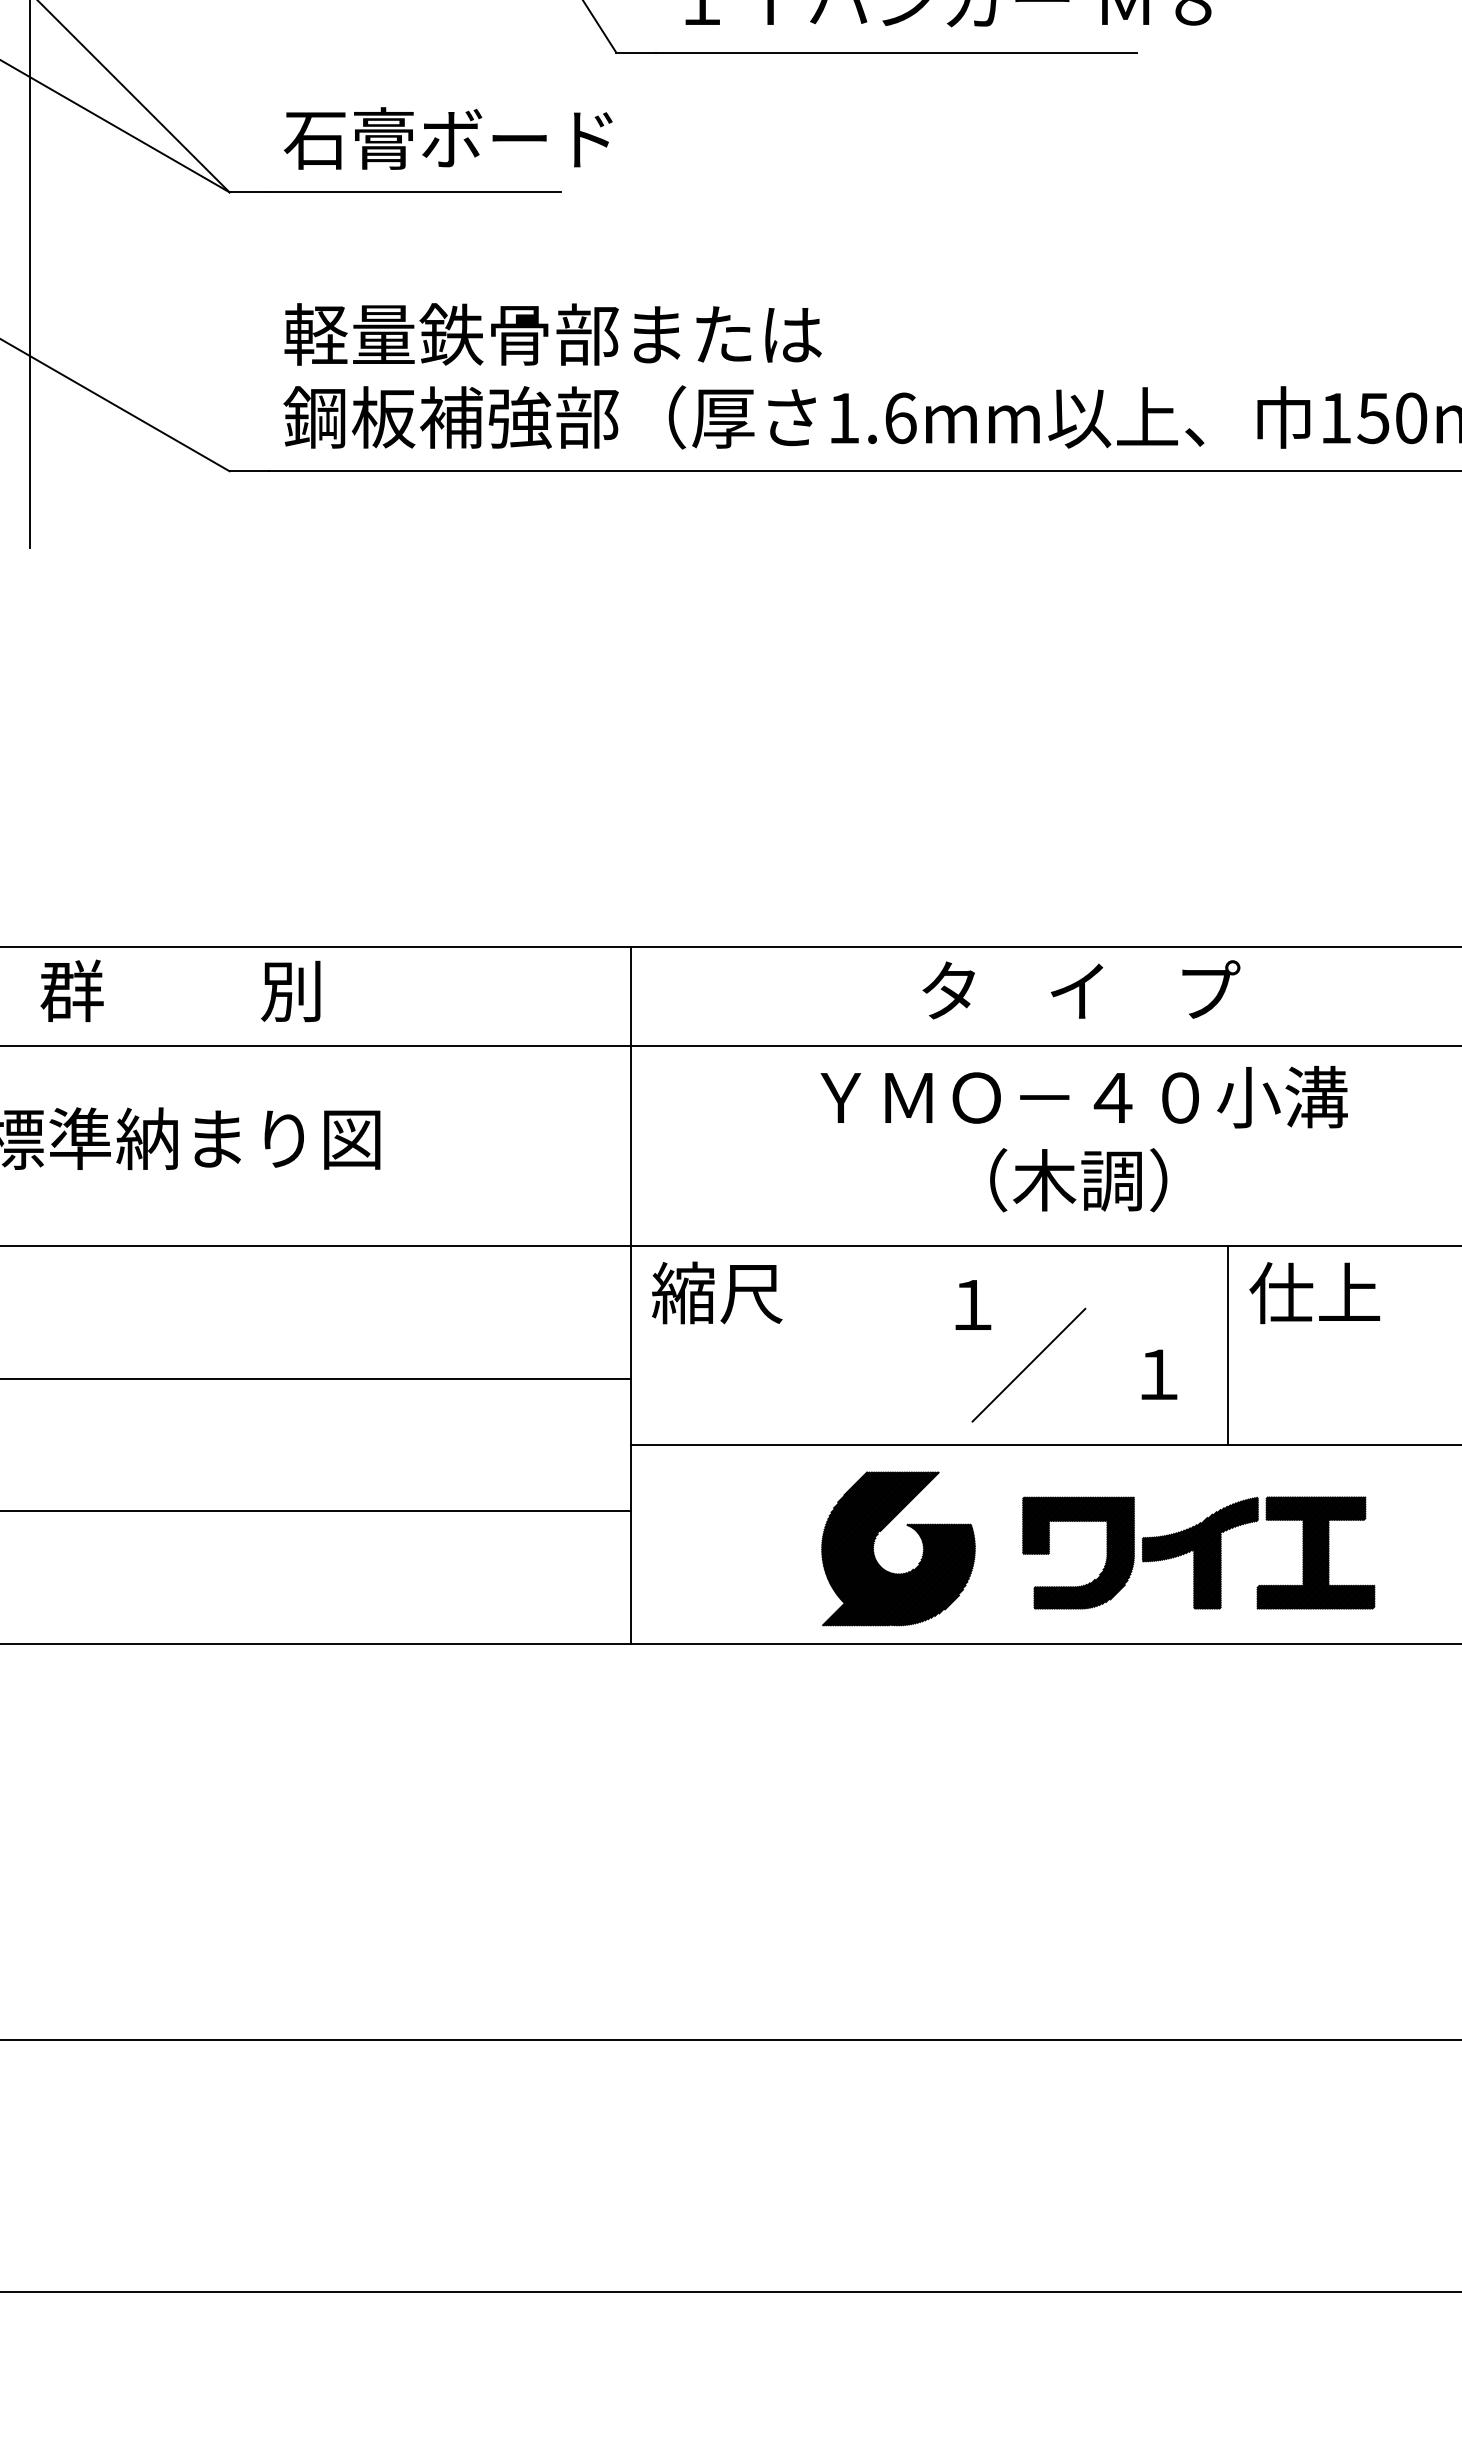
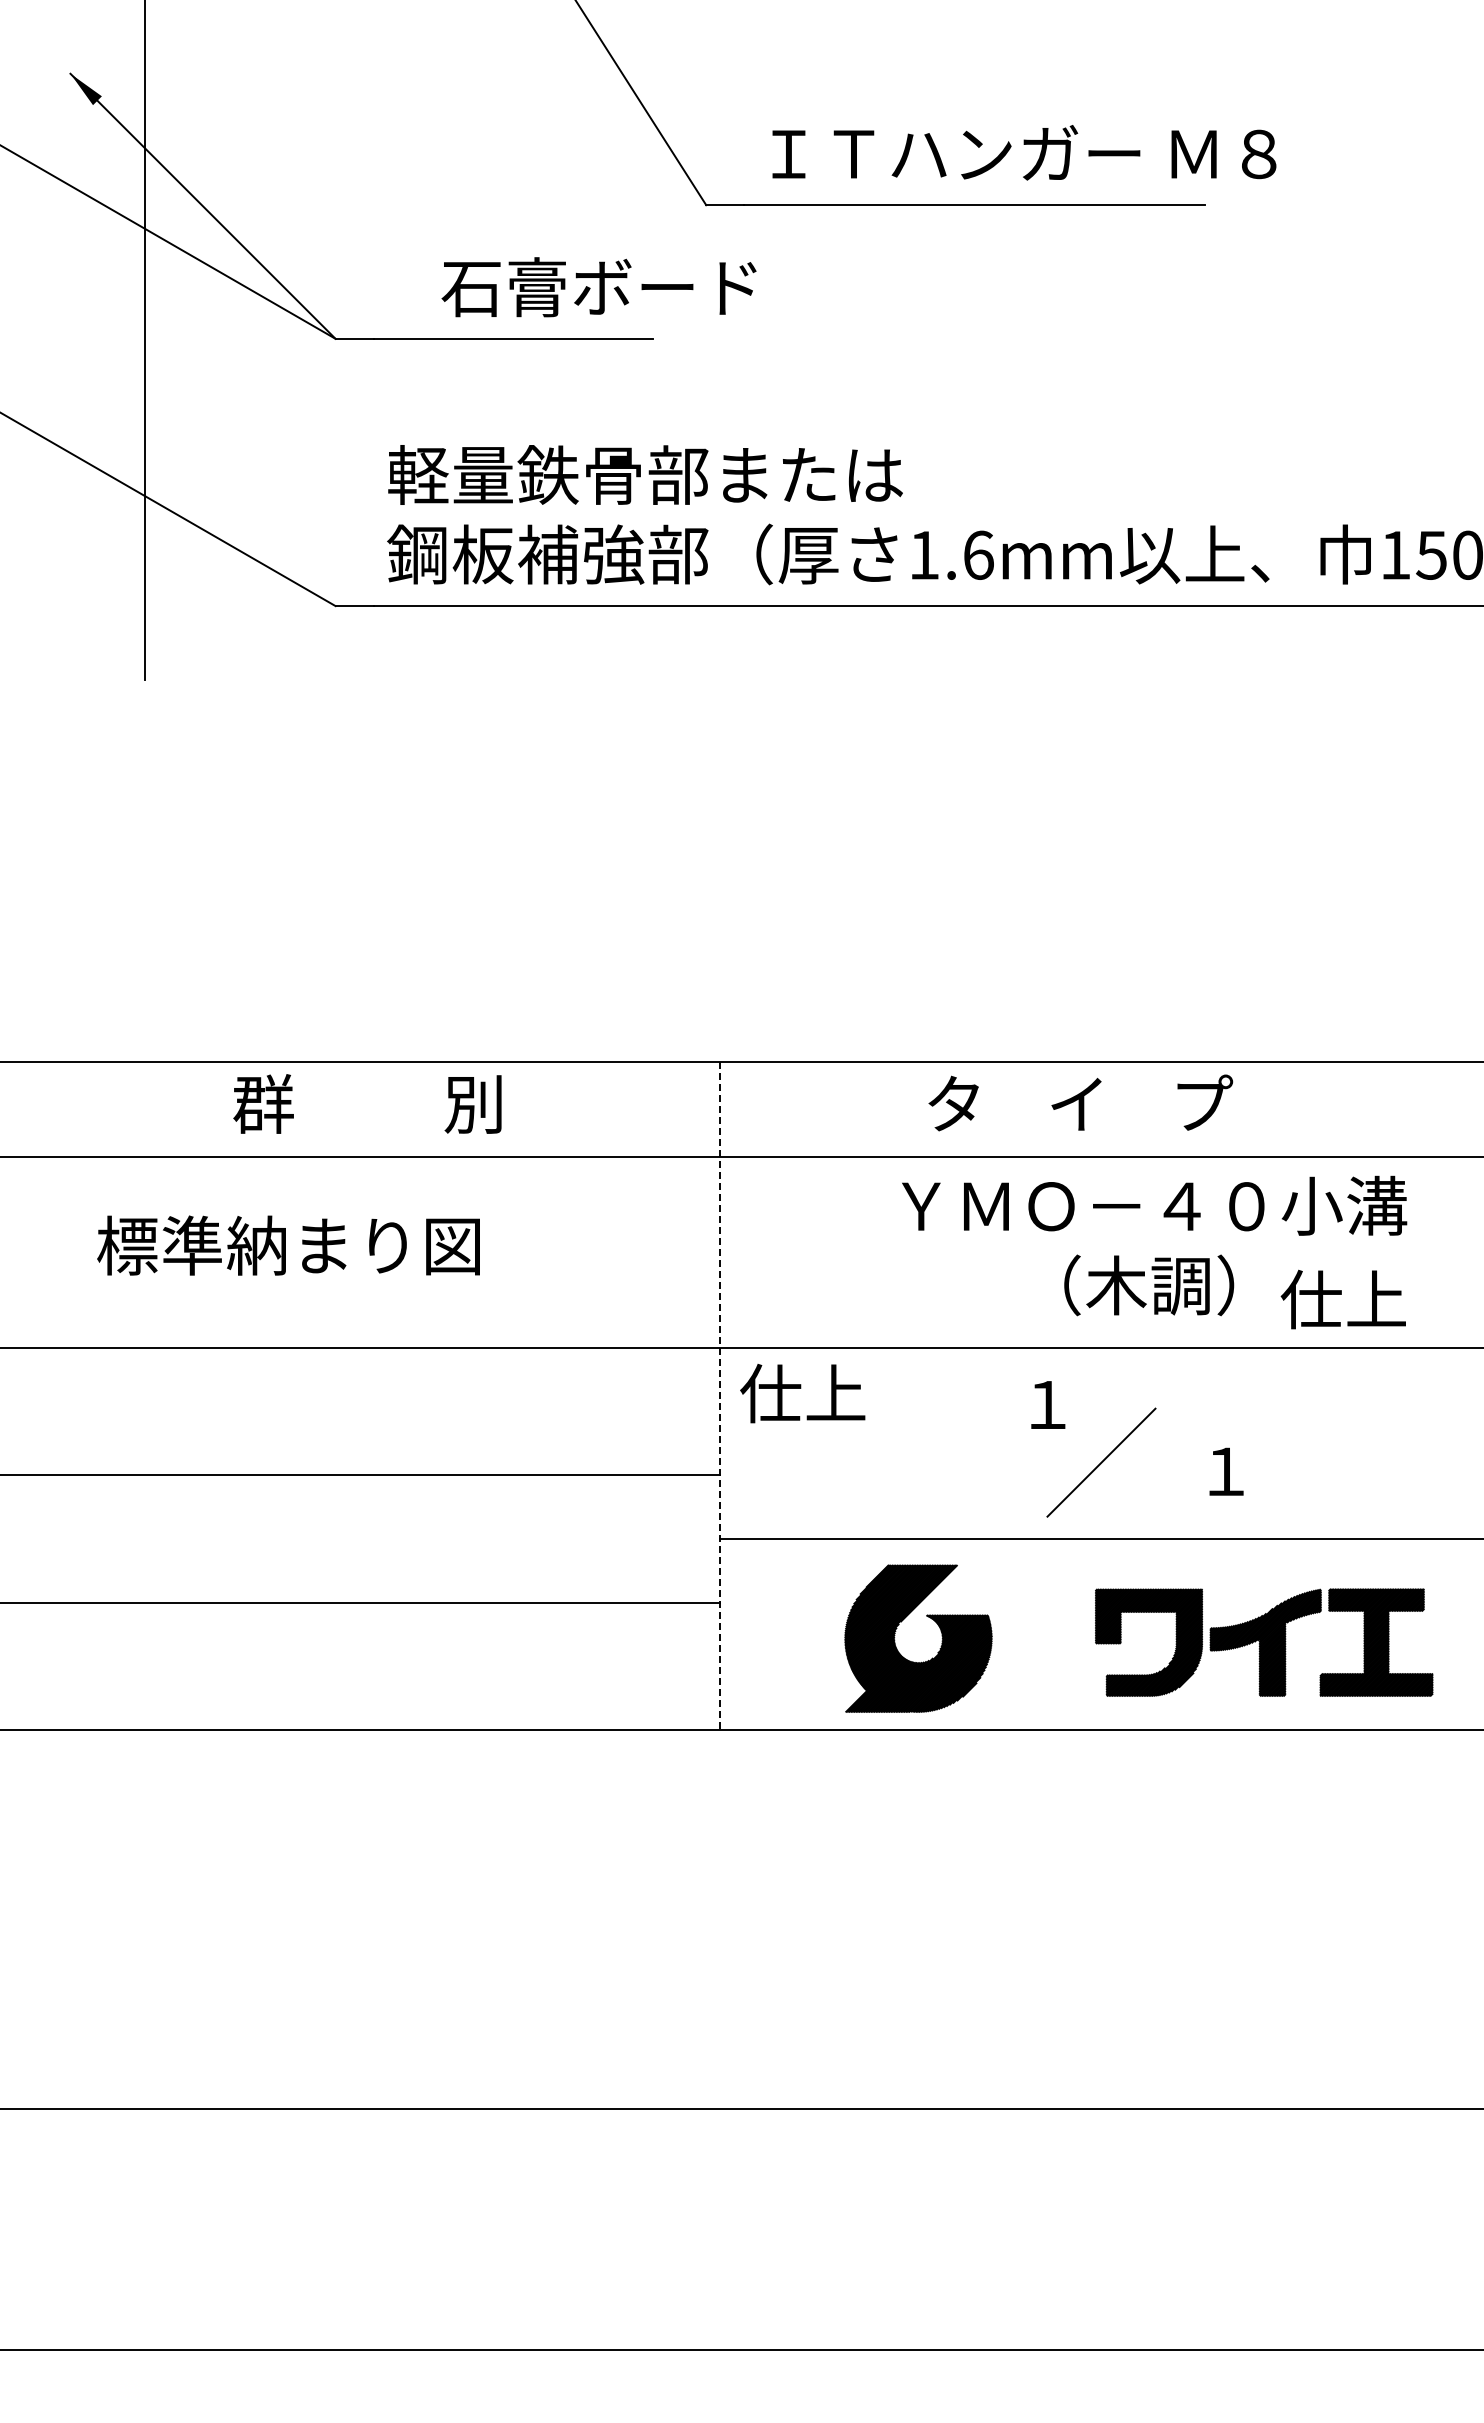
text: (447, 138) -> (598, 287), moved
text: (1081, 989) -> (1080, 1102), moved
text: (180, 990) -> (367, 1103), moved
text: (716, 1293) -> (802, 1393), 縮尺 -> 仕上
text: (1313, 1293) -> (1342, 1299), moved
line: (630, 1296) -> (719, 1396), solid -> dashed
line: (1228, 1345) -> (1292, 1443), removed
part: (922, 1548) -> (941, 1638), moved

